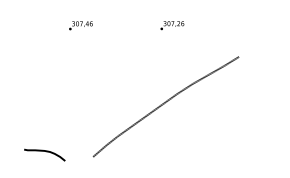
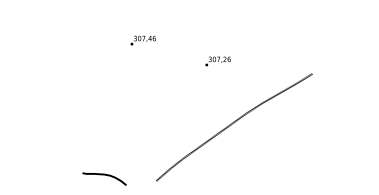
text: (171, 25) -> (217, 61), moved

